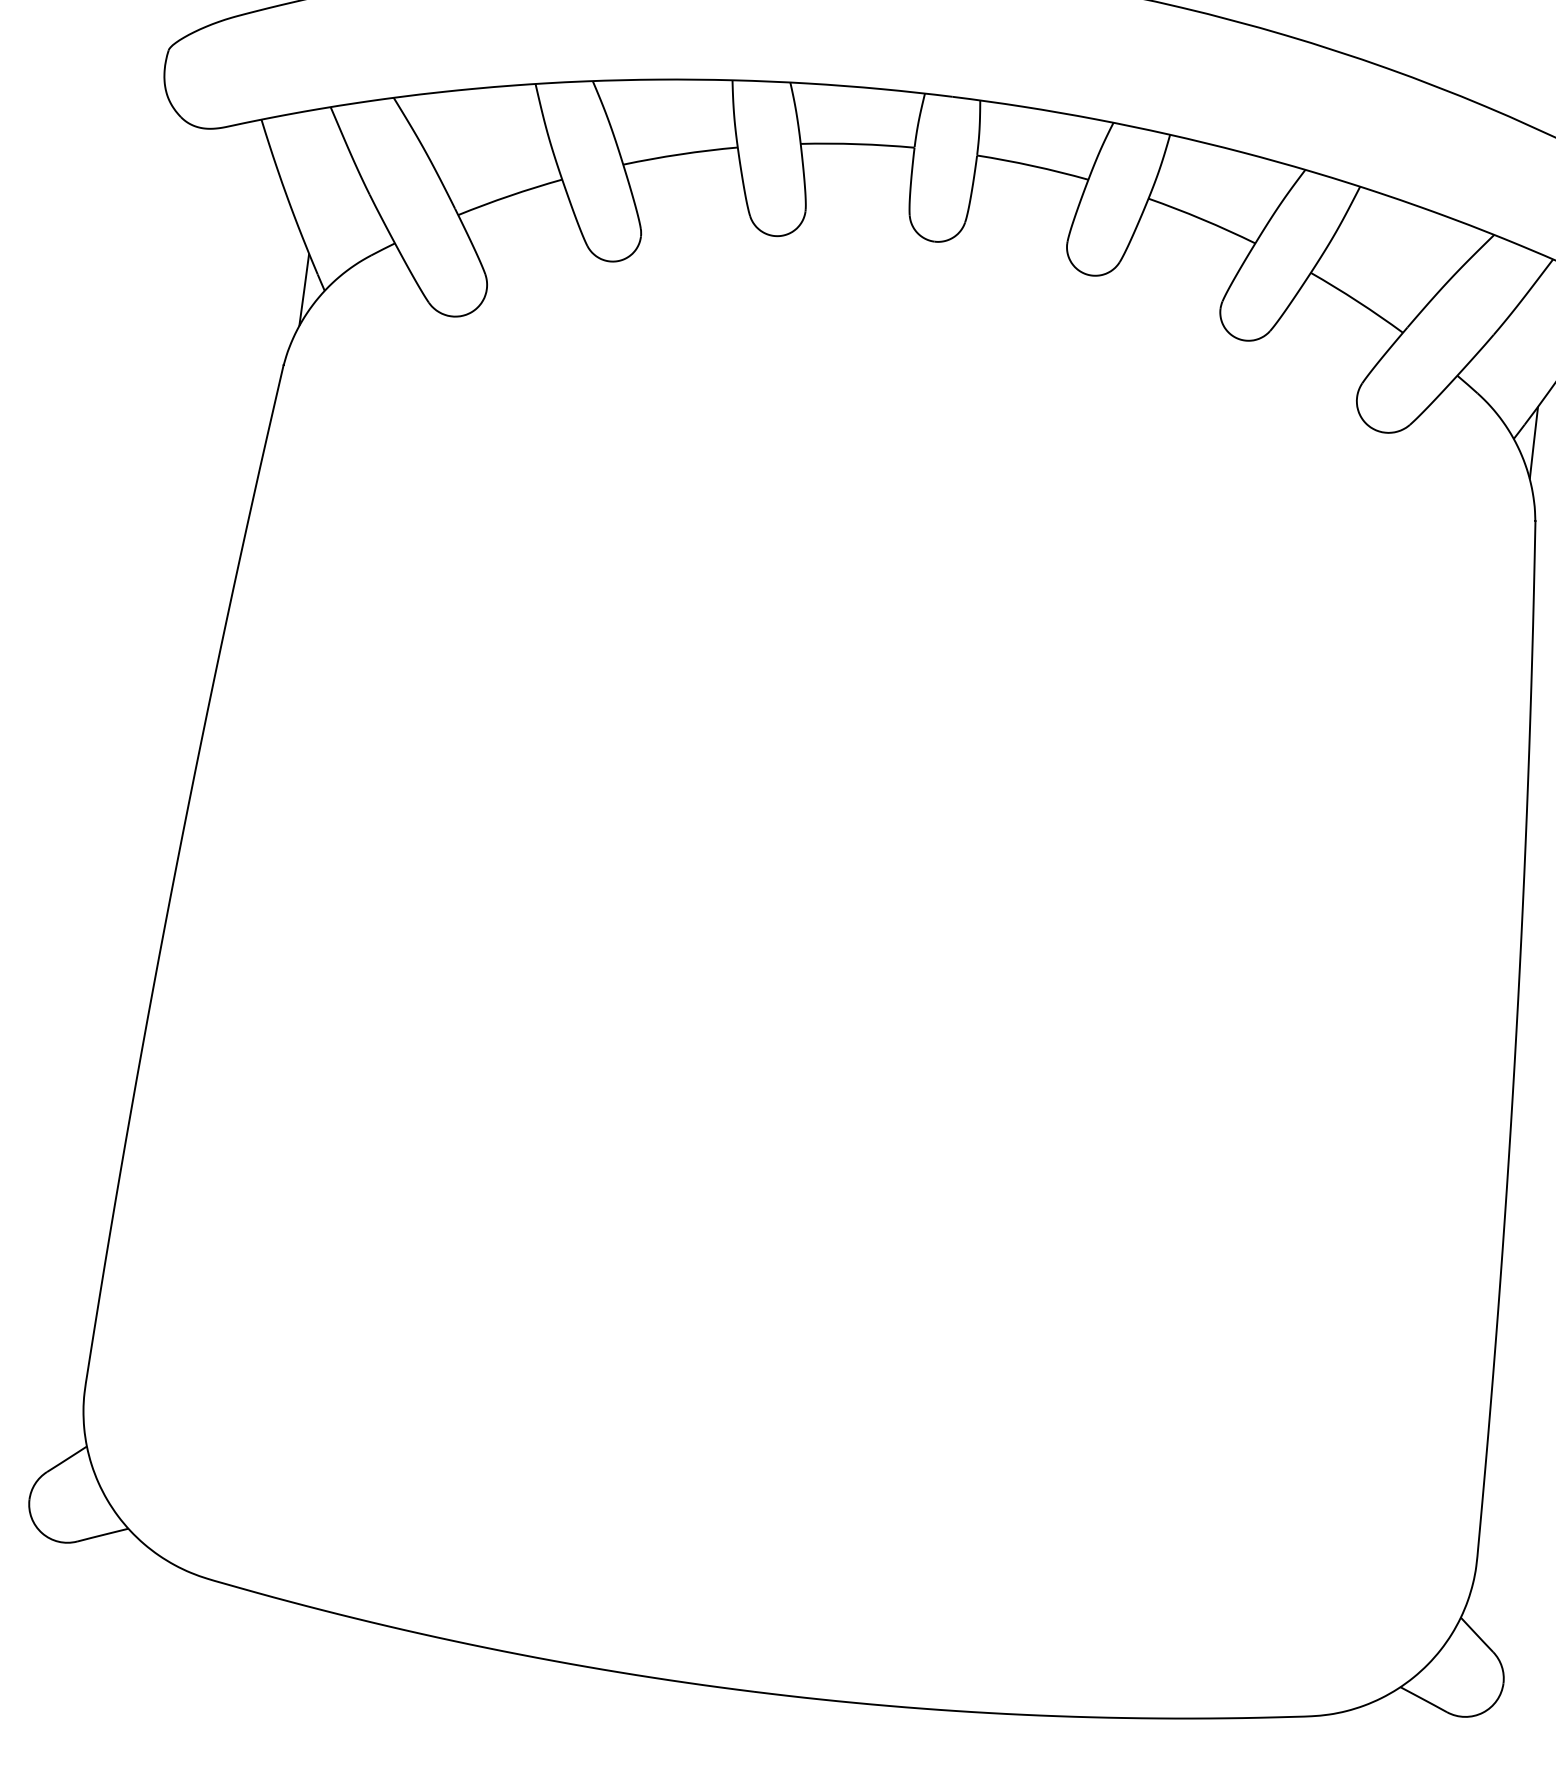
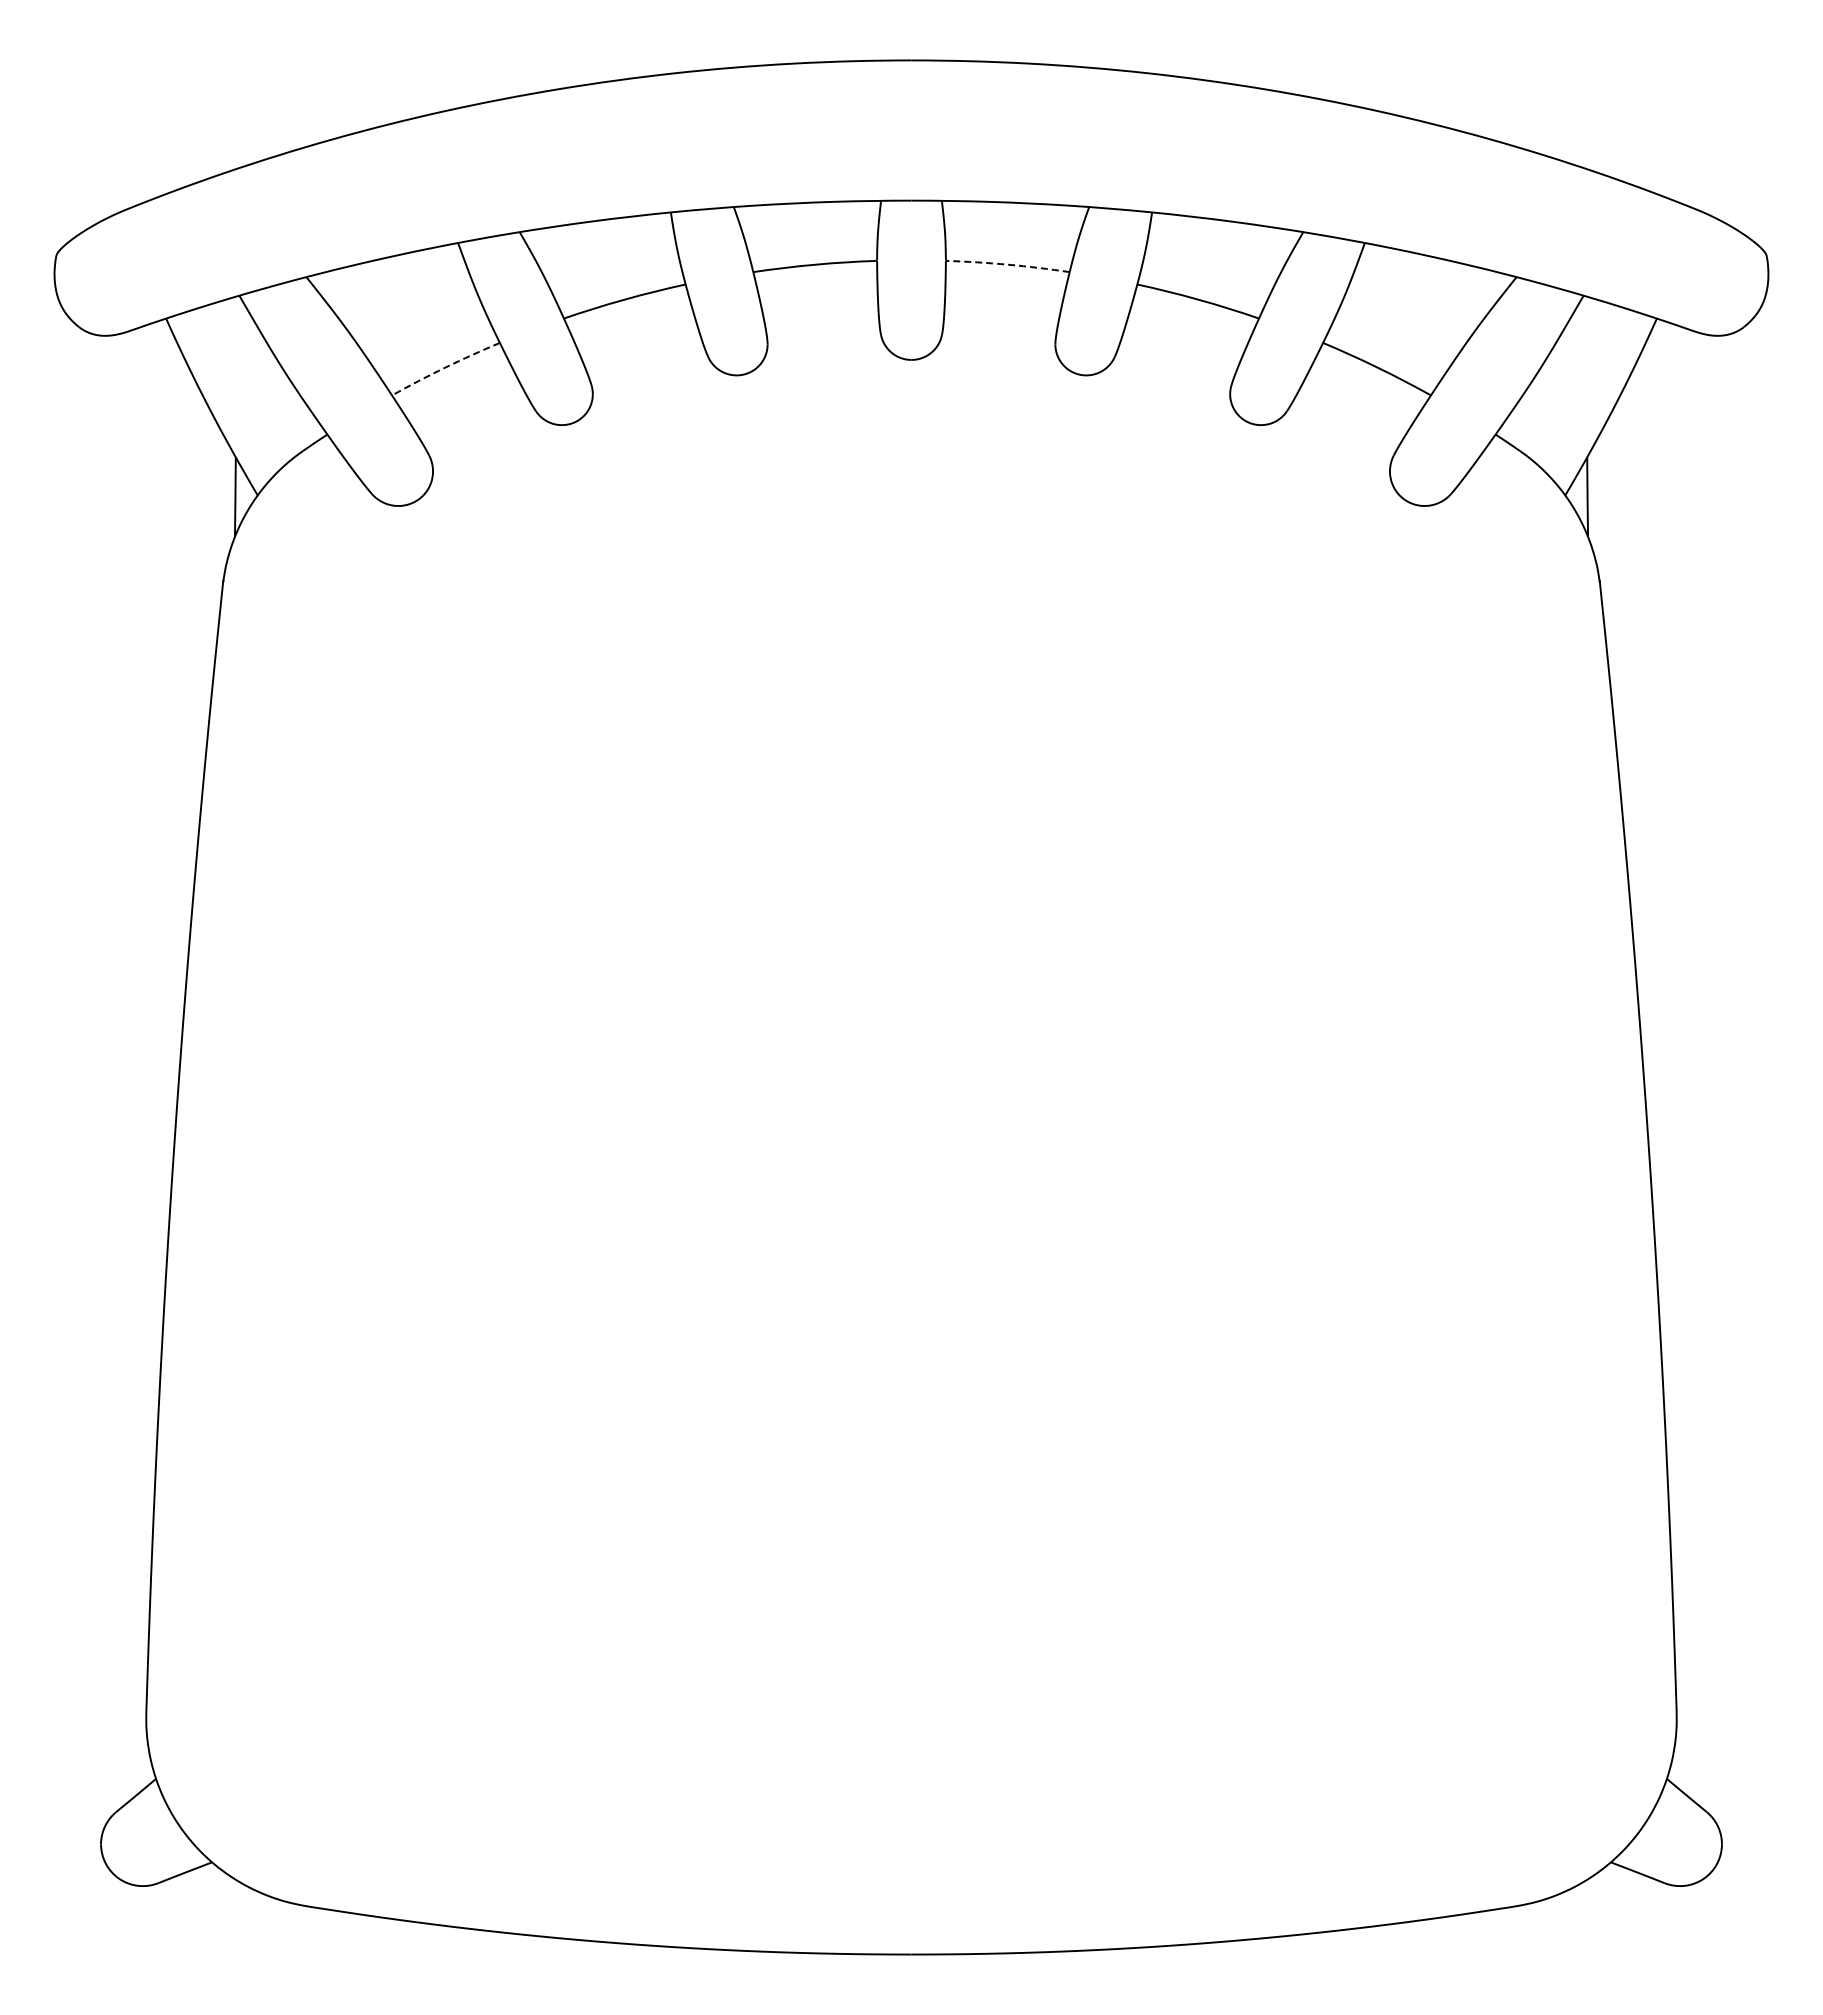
arc: (1032, 165) -> (1007, 264), solid -> dashed
arc: (510, 195) -> (445, 367), solid -> dashed

